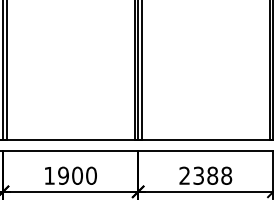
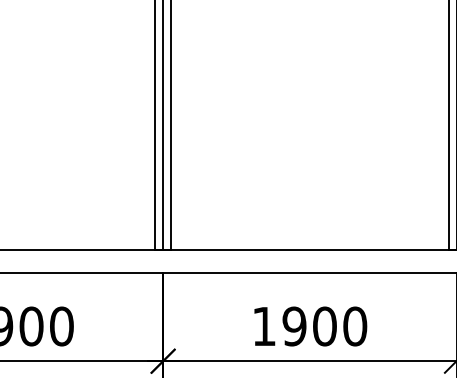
text: (205, 175) -> (309, 325), 2388 -> 1900

